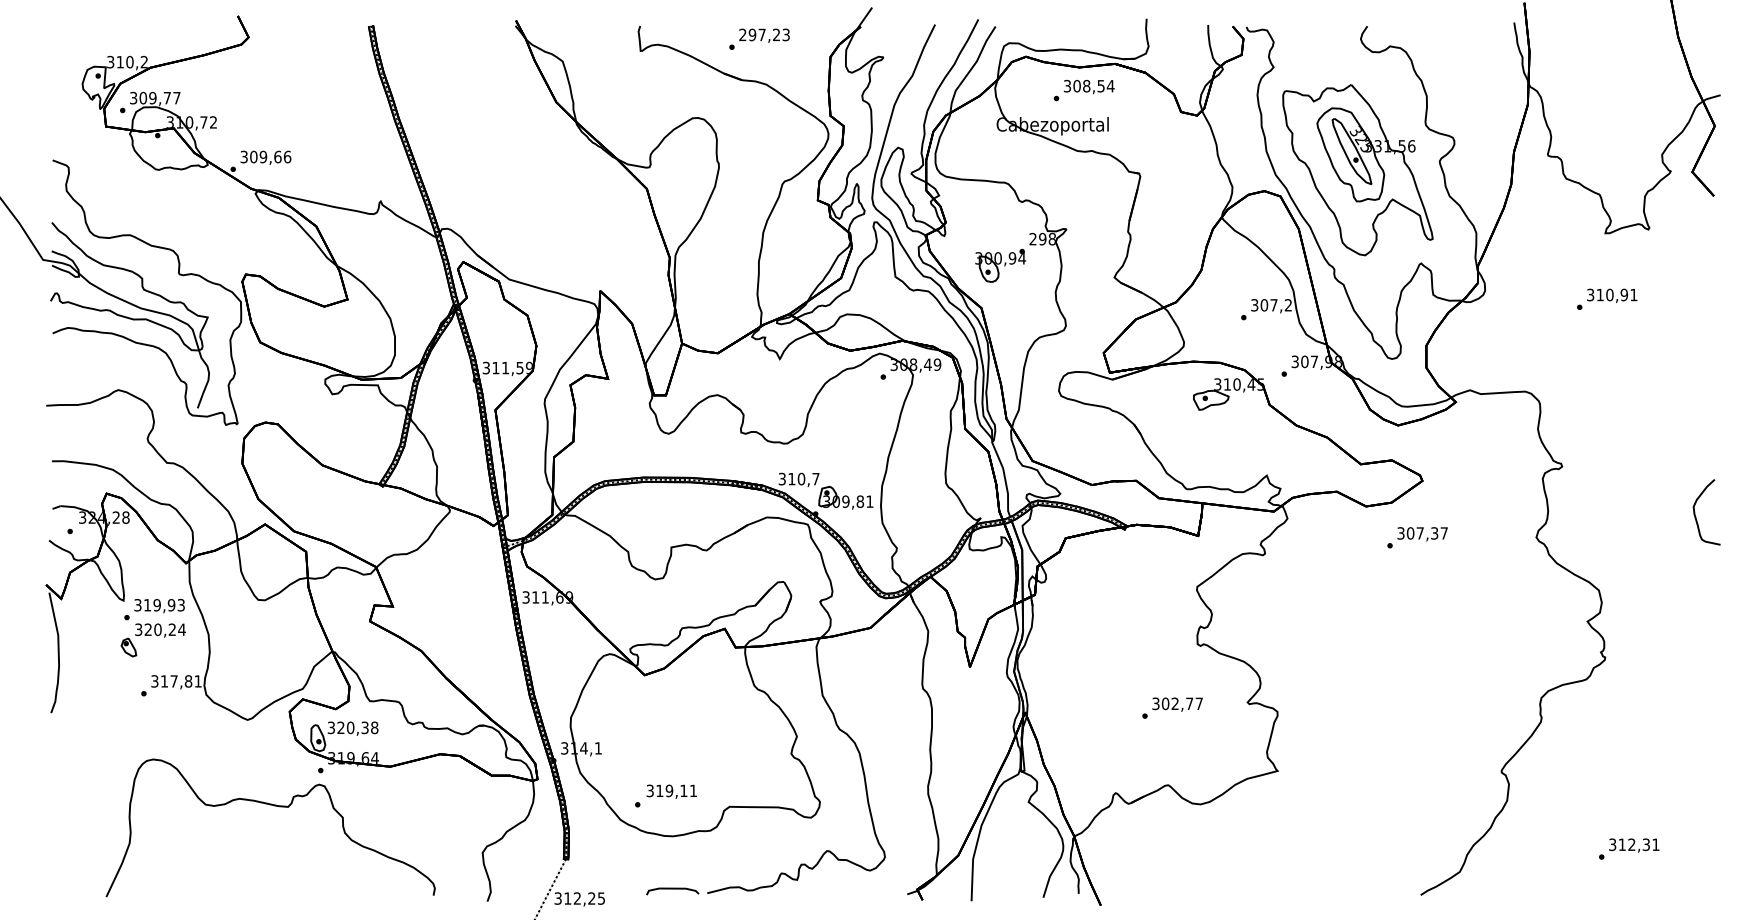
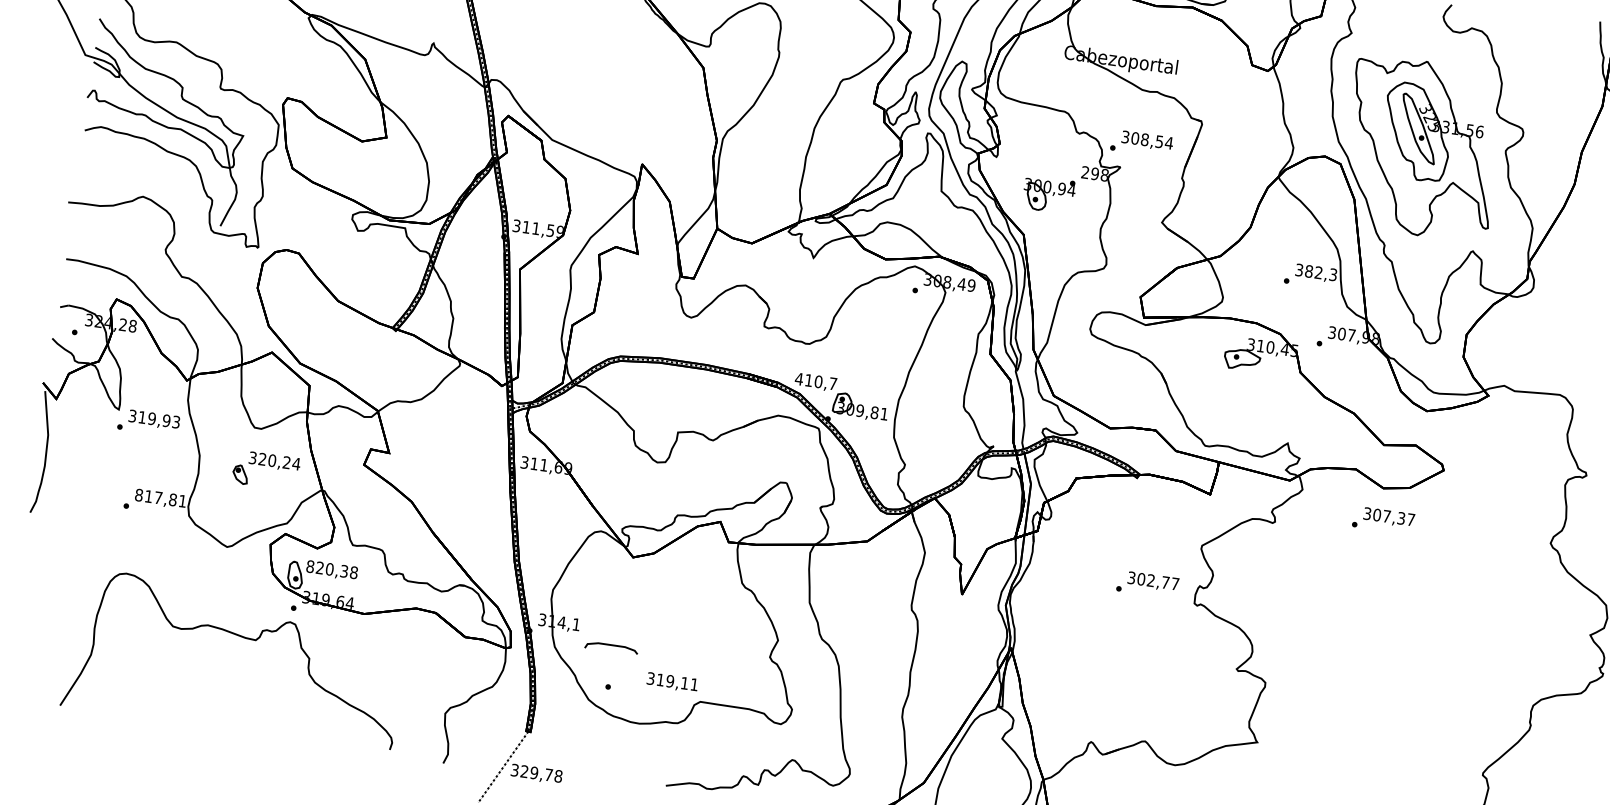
text: (1083, 90) -> (1141, 143), moved
text: (1275, 305) -> (1320, 273), 307,2 -> 382,3
text: (782, 478) -> (799, 378), 310,7 -> 410,7
text: (1417, 537) -> (1383, 520), moved
part: (152, 640) -> (265, 470), moved
text: (154, 681) -> (138, 495), 317,81 -> 817,81
text: (1172, 707) -> (1147, 583), moved
text: (331, 727) -> (310, 566), 320,38 -> 820,38
text: (671, 791) -> (672, 682), moved
curve: (672, 889) -> (611, 646), moved
text: (584, 898) -> (541, 773), 312,25 -> 329,78

